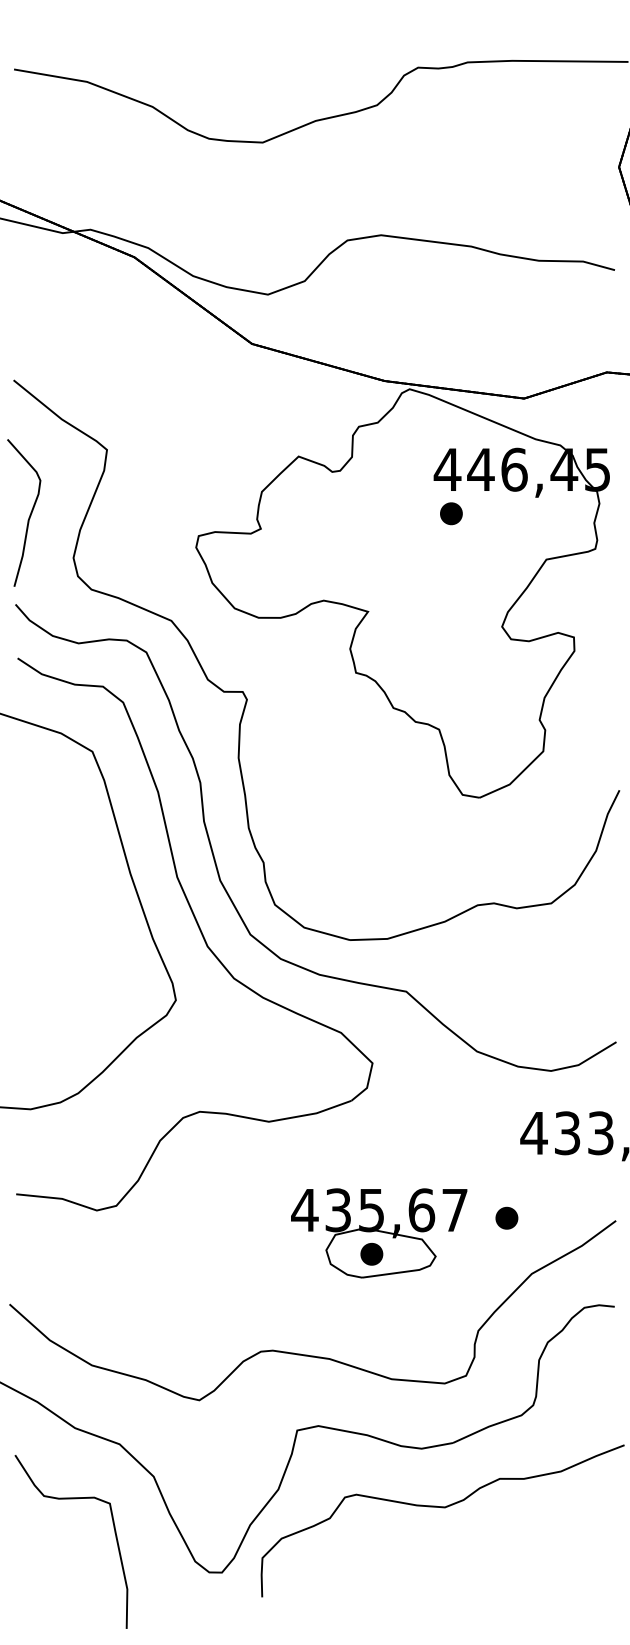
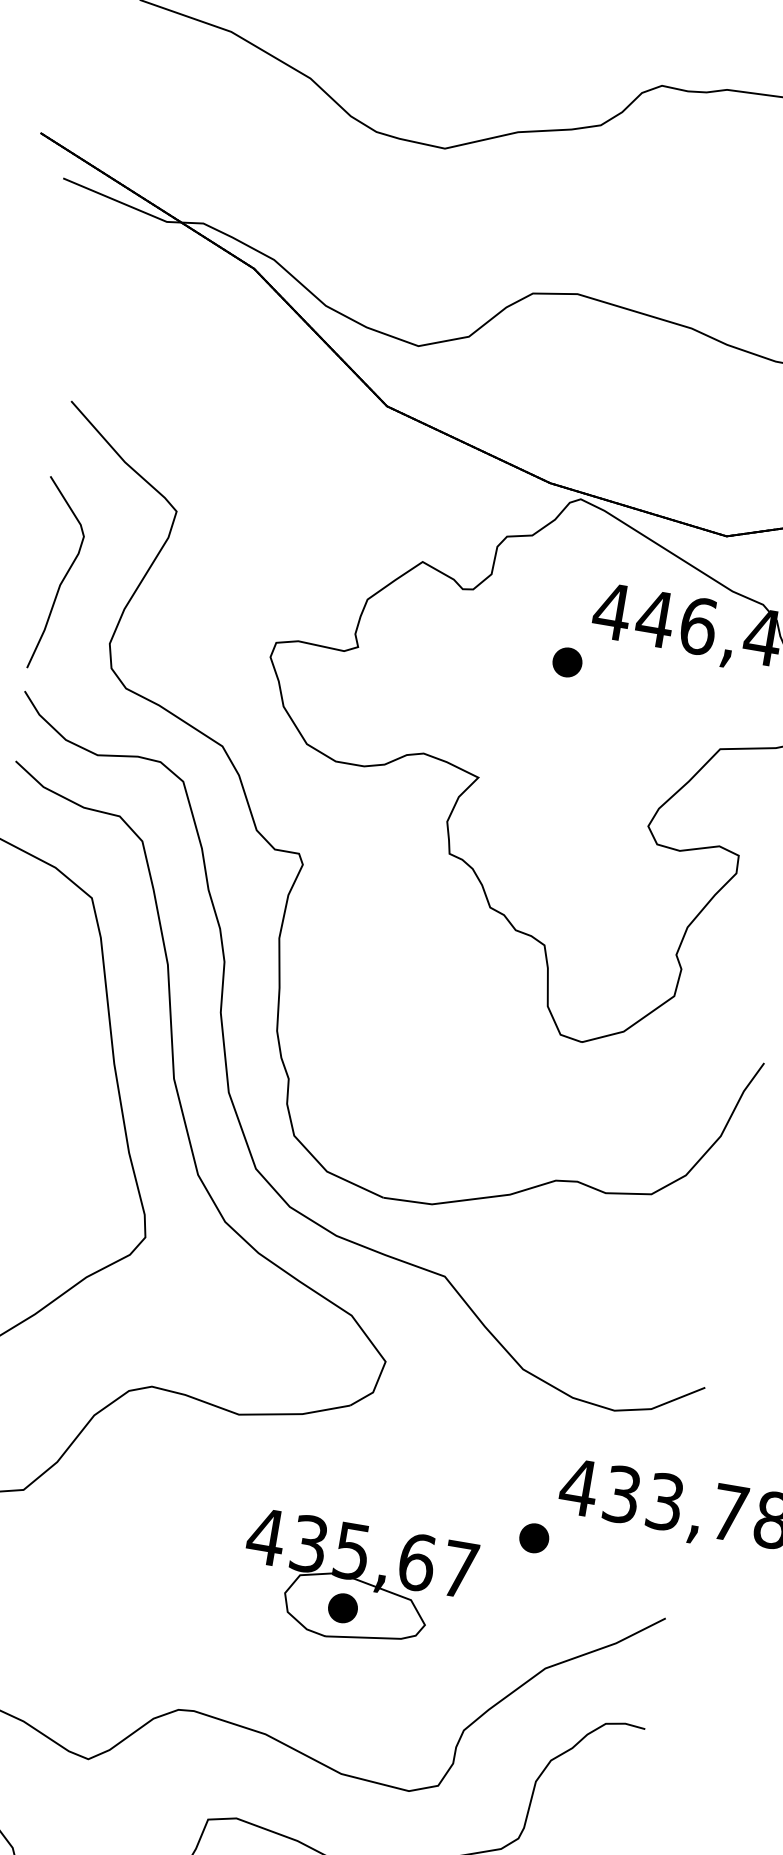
part: (451, 513) -> (567, 662), moved
part: (506, 1217) -> (533, 1537), moved

